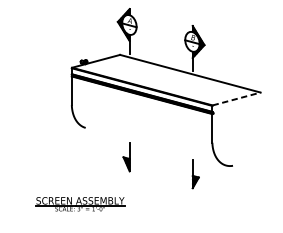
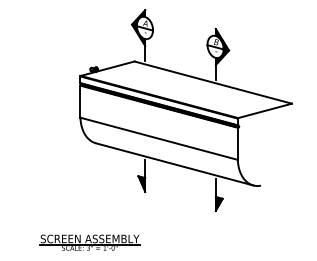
line: (237, 98) -> (265, 110), dashed -> solid
line: (141, 123) -> (158, 138), added
line: (155, 146) -> (174, 164), added
part: (79, 204) -> (89, 242), moved

